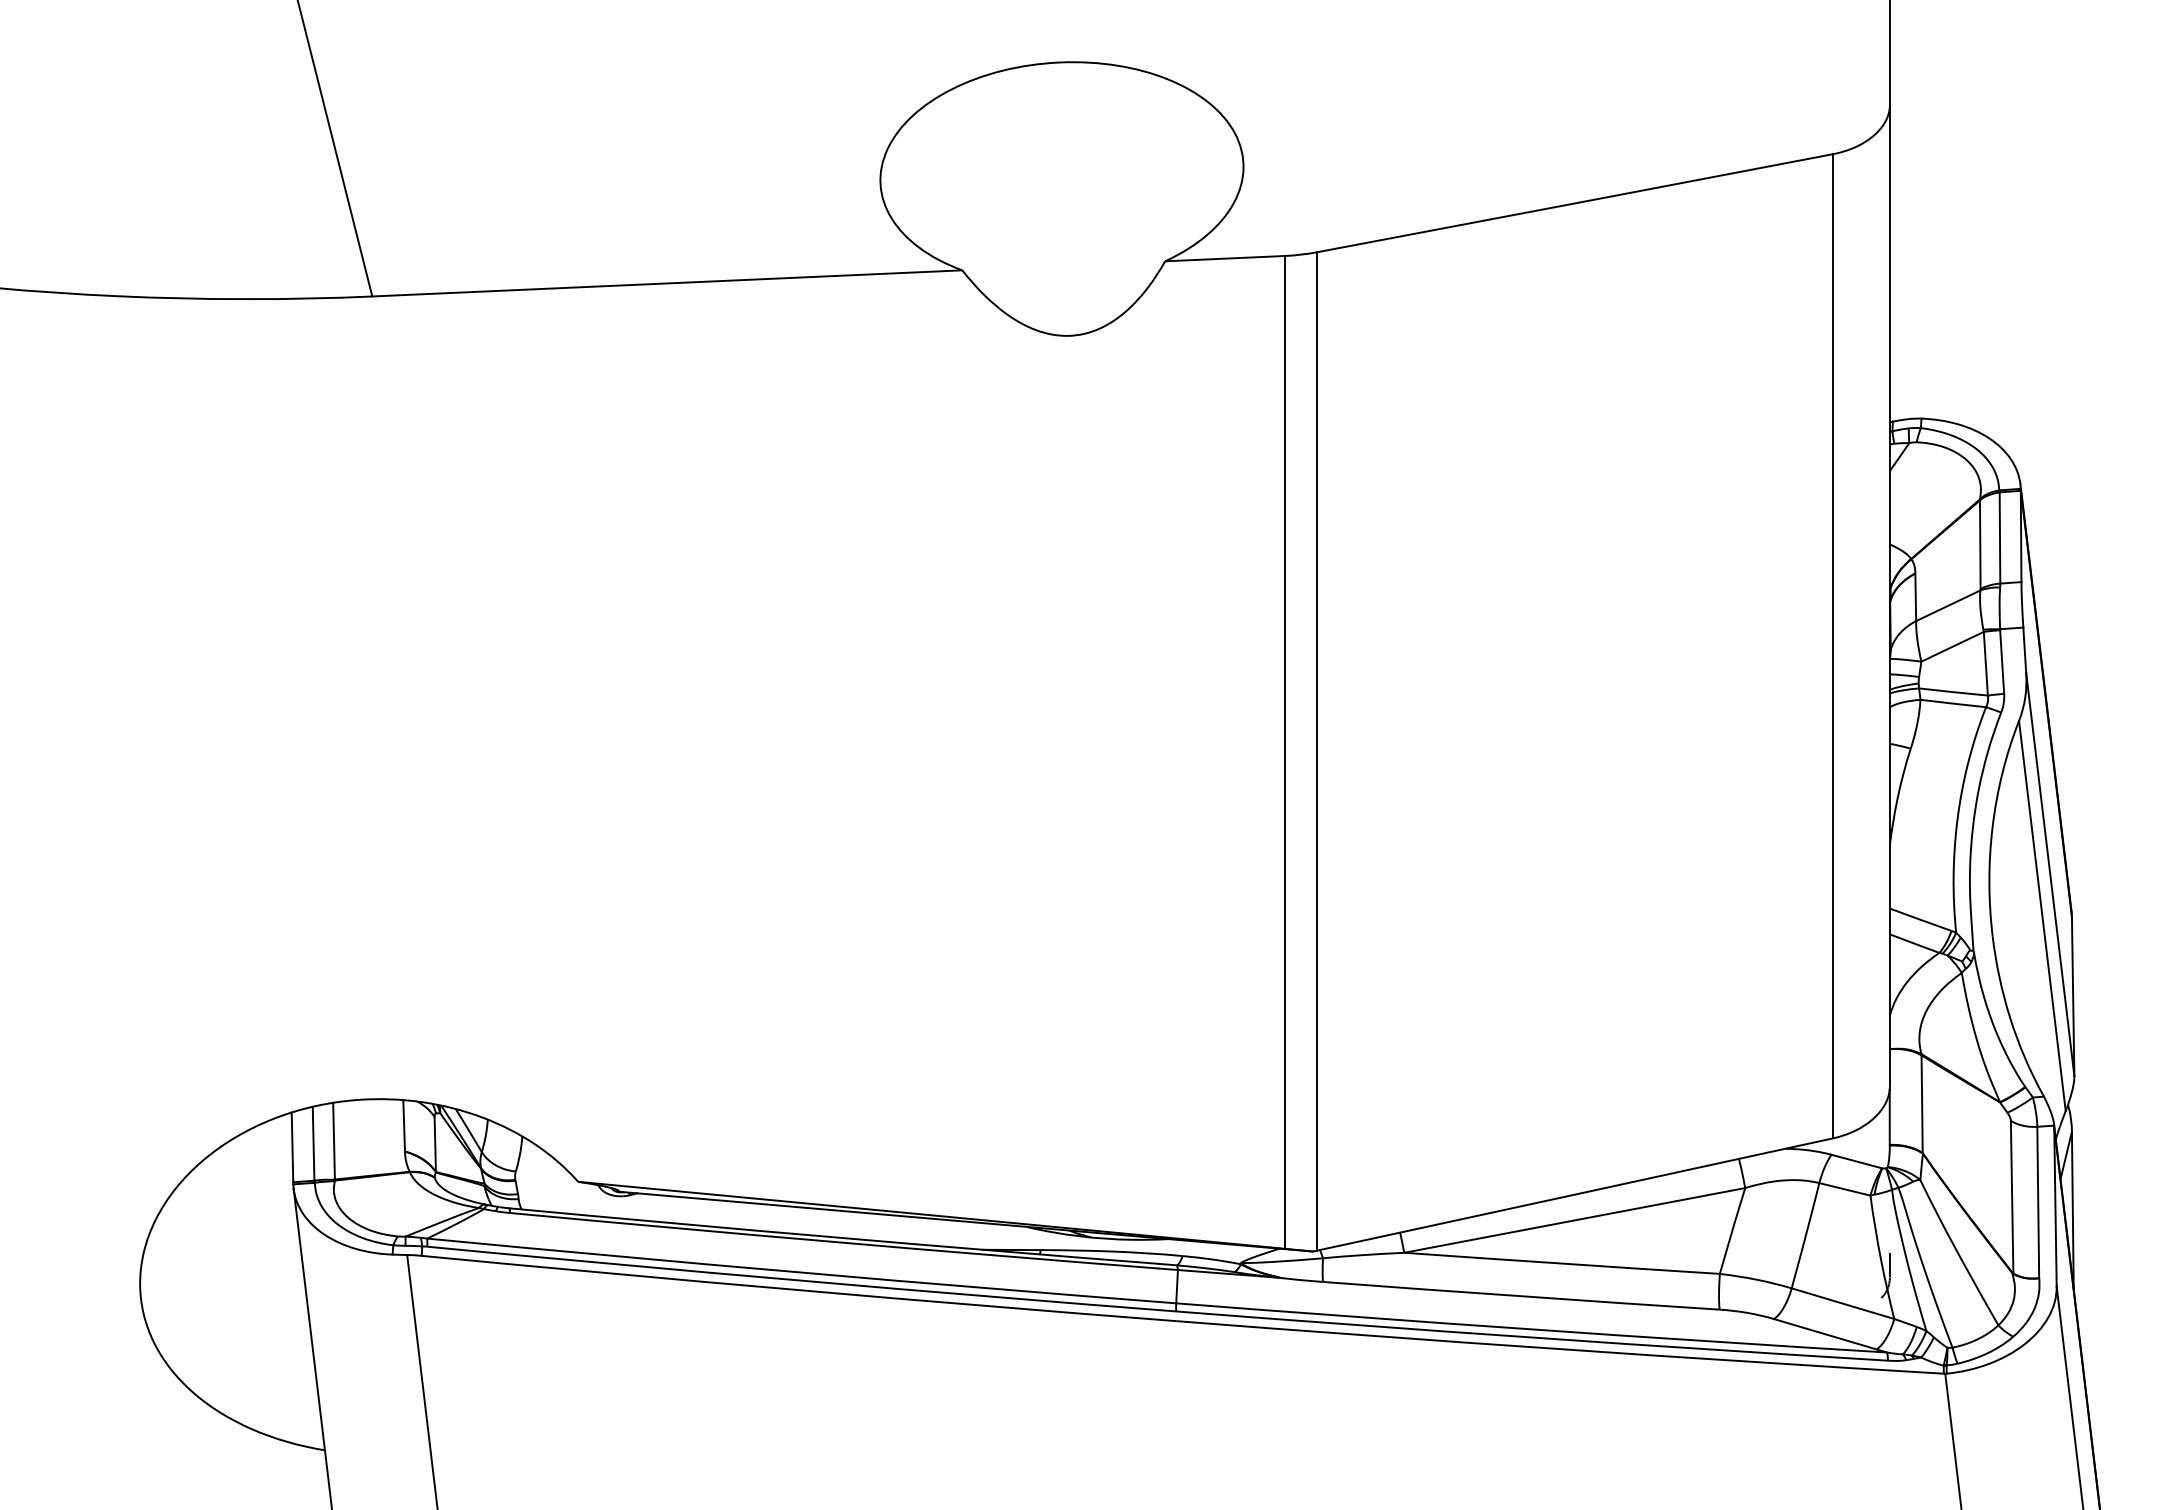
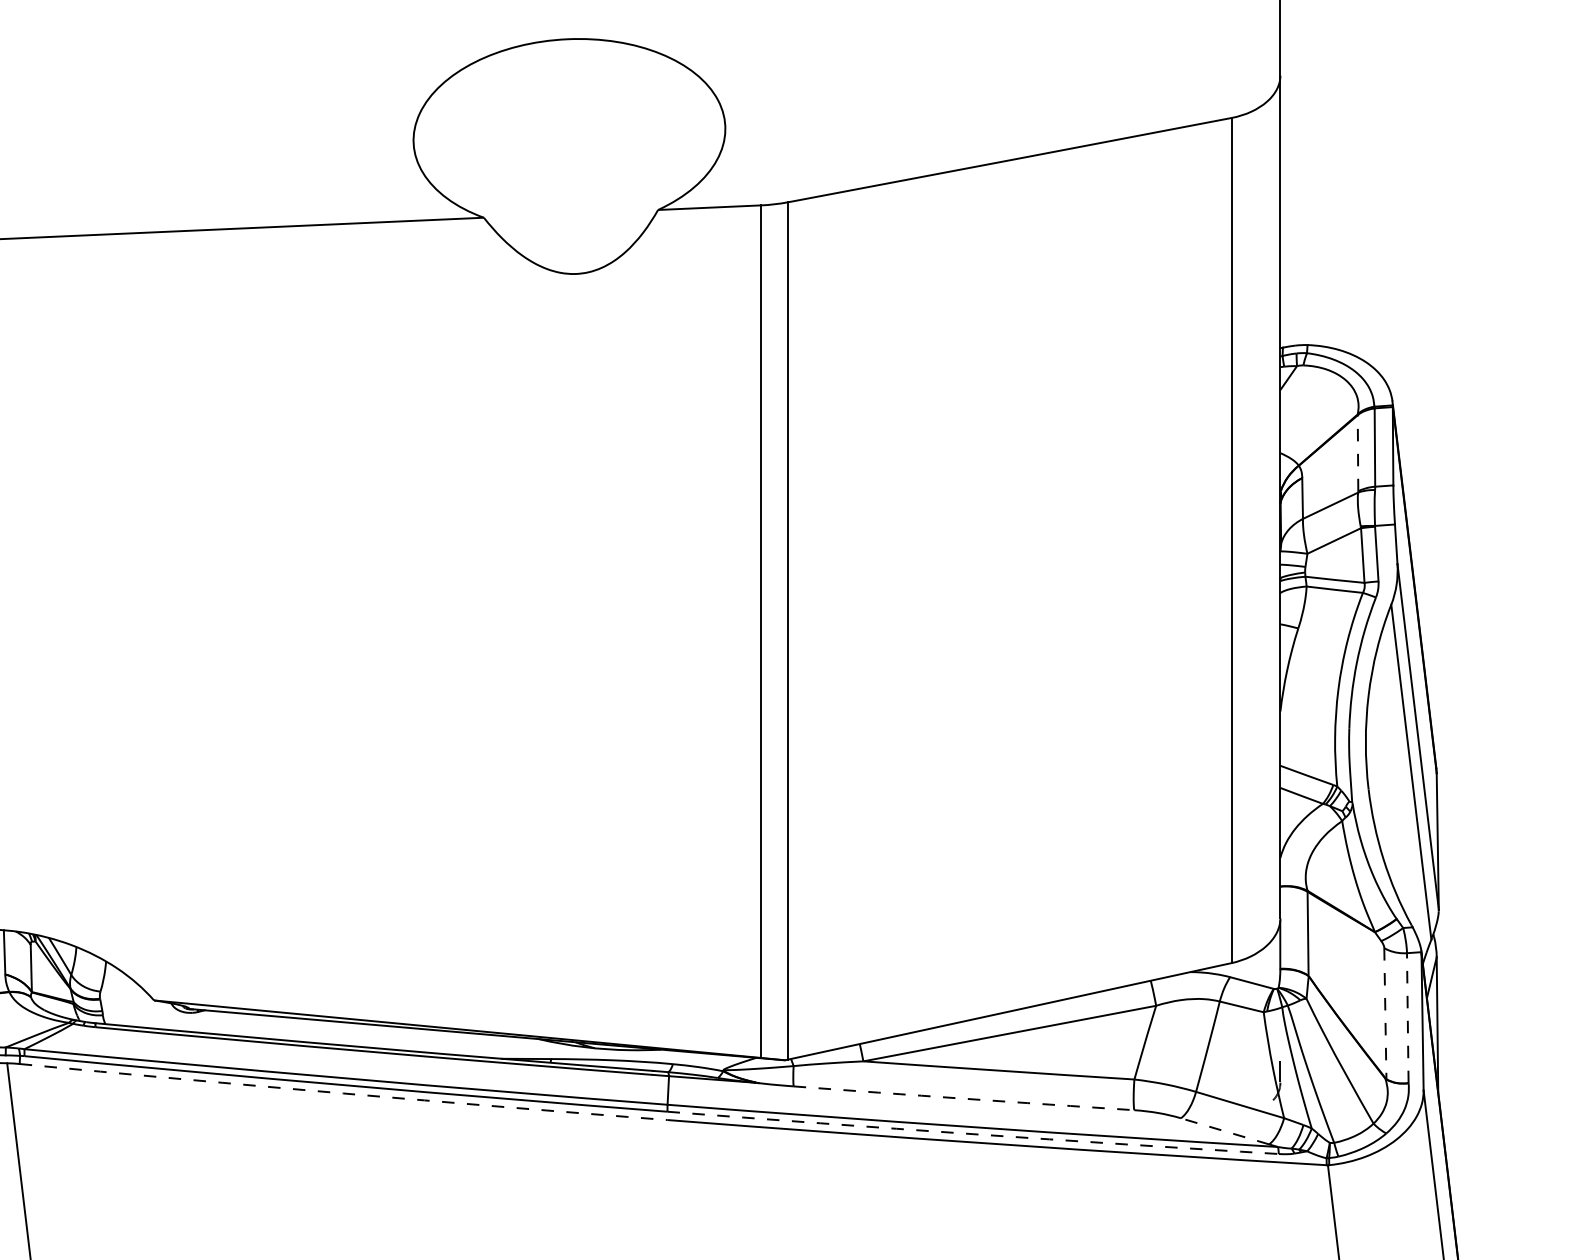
line: (1980, 544) -> (1358, 453), solid -> dashed
line: (2012, 1197) -> (1385, 1013), solid -> dashed
line: (2038, 1202) -> (1408, 1018), solid -> dashed
arc: (798, 1290) -> (343, 1093), solid -> dashed
arc: (1521, 1296) -> (964, 1098), solid -> dashed
line: (1825, 1334) -> (1225, 1131), solid -> dashed
arc: (1531, 1337) -> (972, 1134), solid -> dashed

